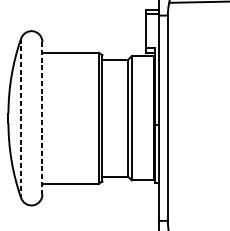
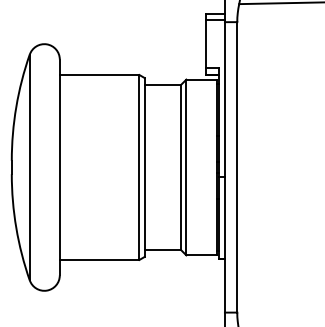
line: (20, 118) -> (29, 167), dashed -> solid
line: (42, 118) -> (59, 167), dashed -> solid

